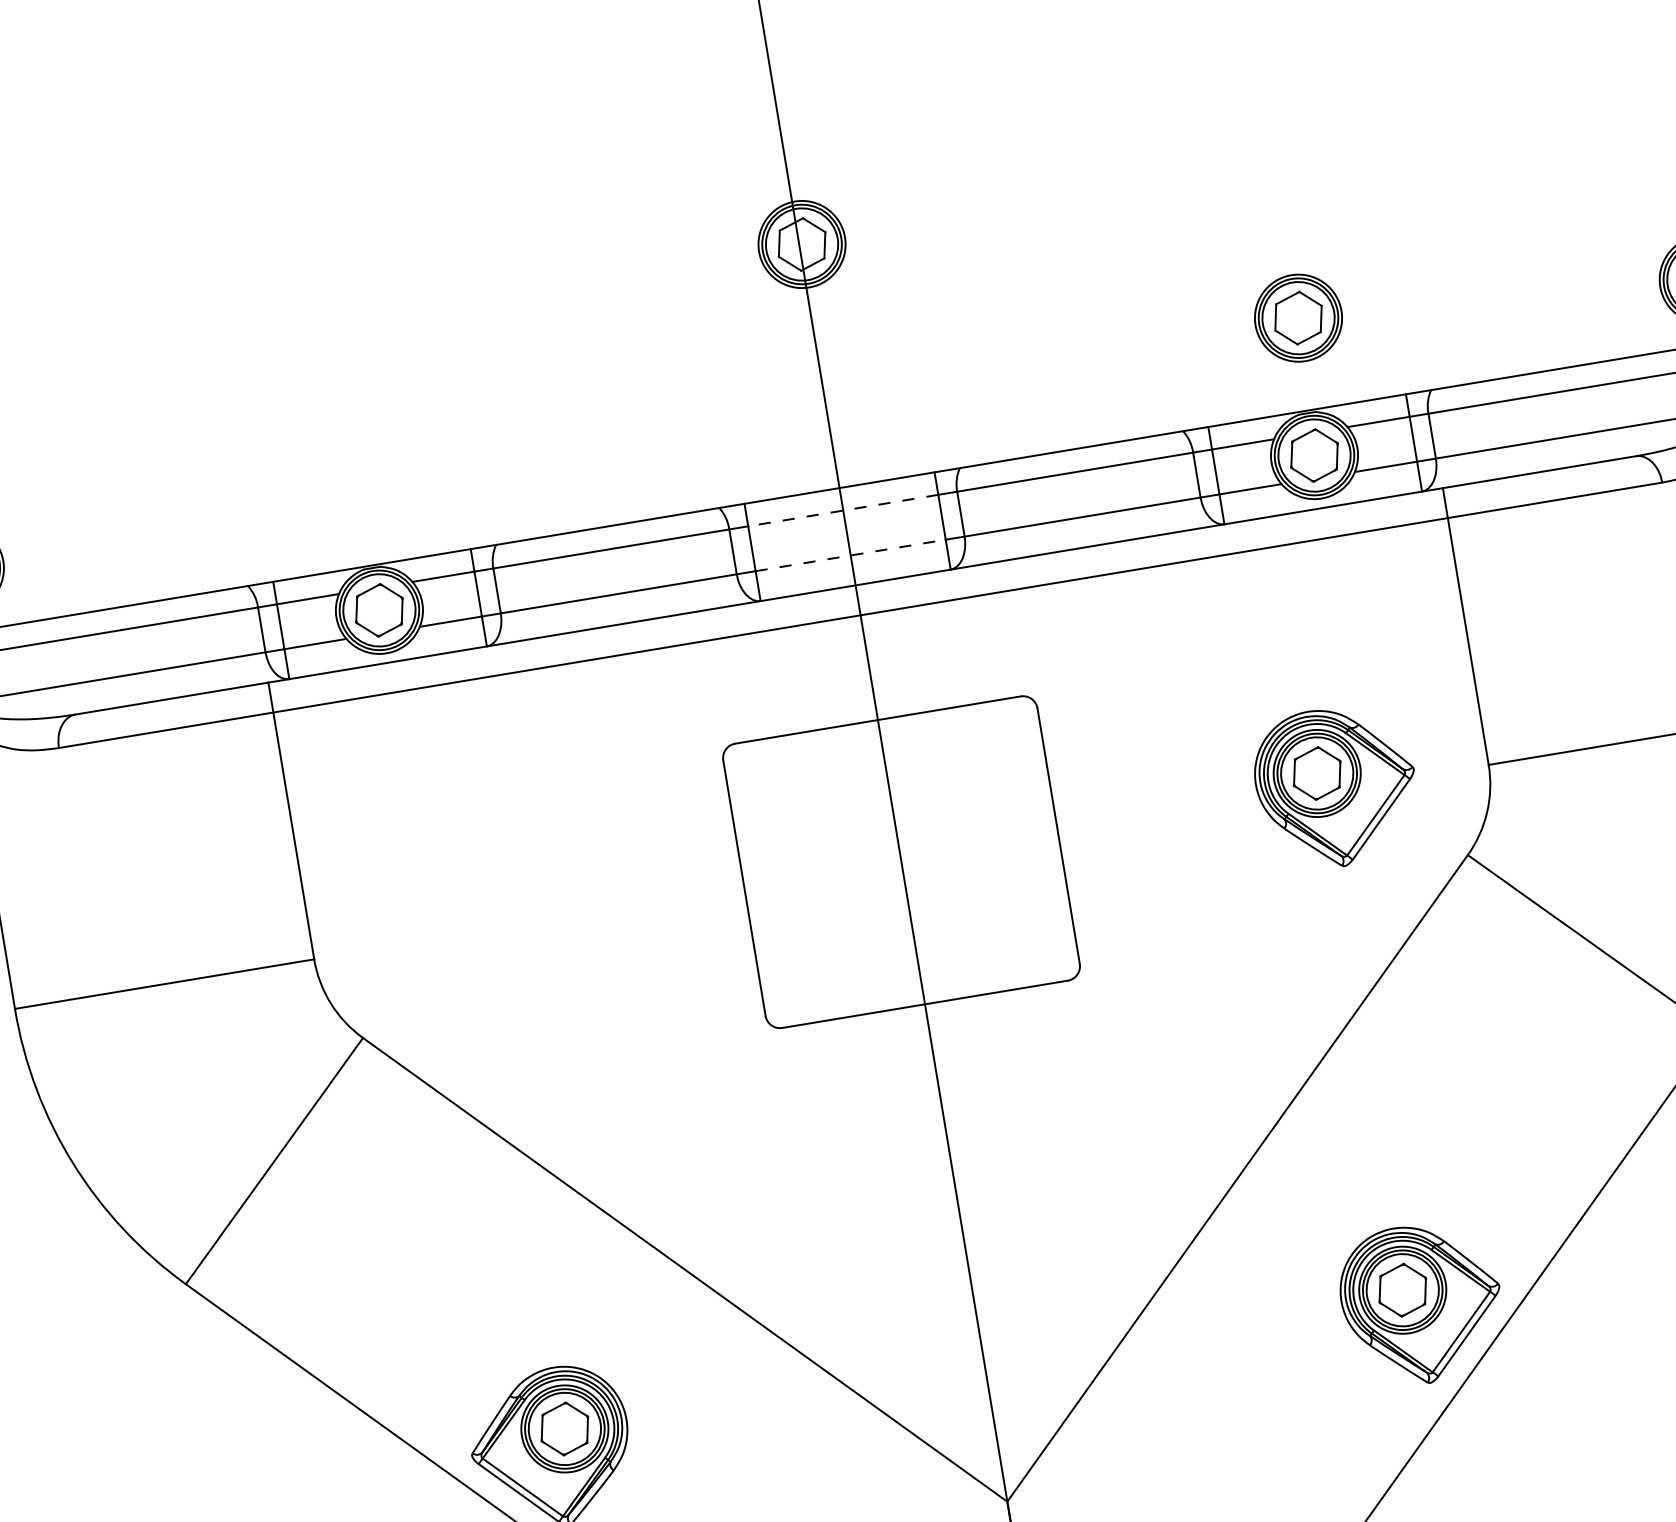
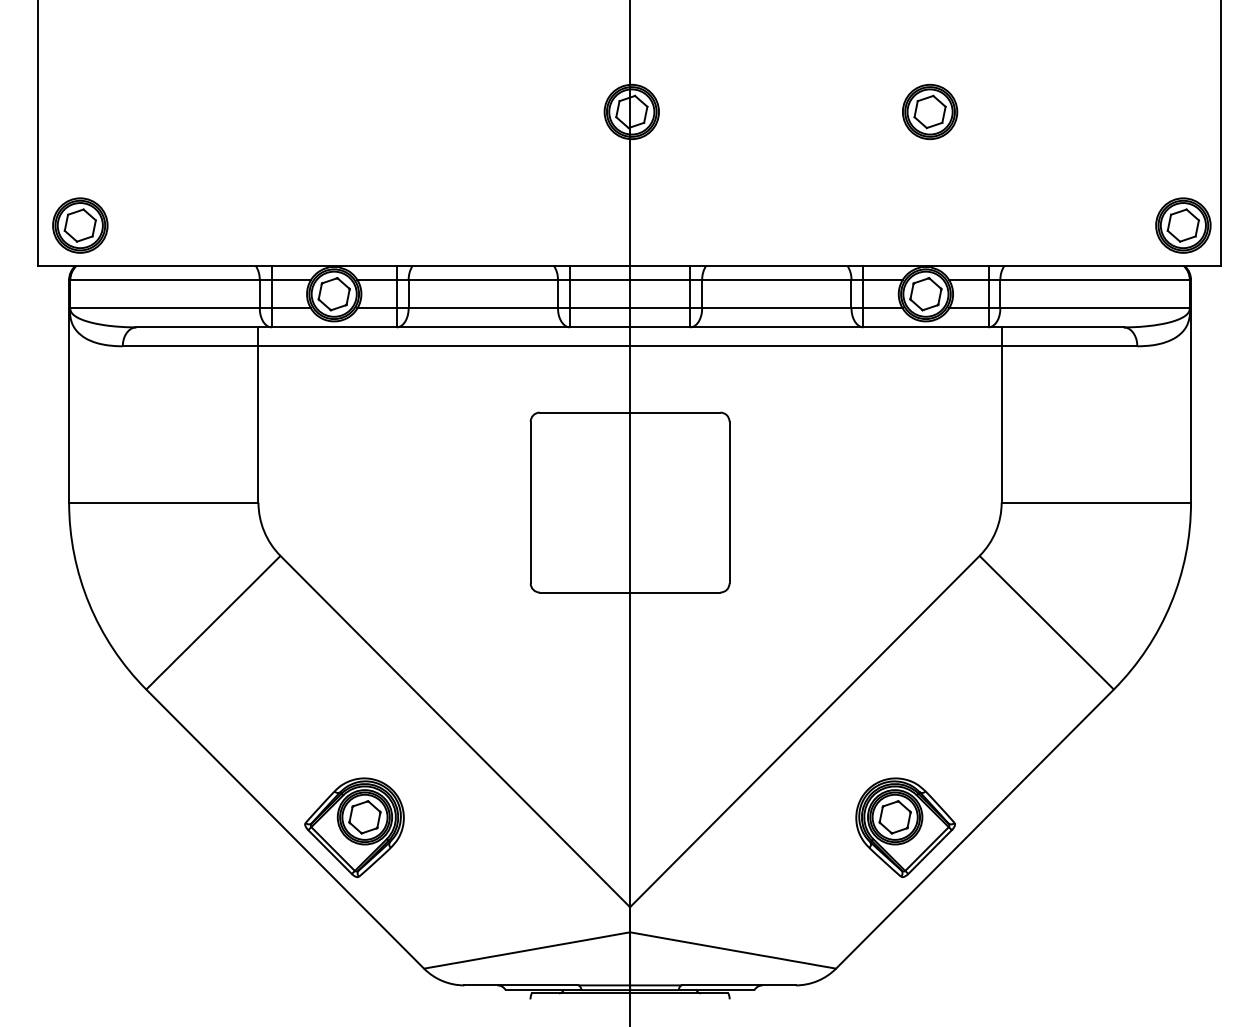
part: (1299, 317) -> (930, 111), moved
line: (842, 511) -> (629, 280), dashed -> solid
line: (851, 555) -> (630, 308), dashed -> solid
part: (1336, 786) -> (905, 500), removed

